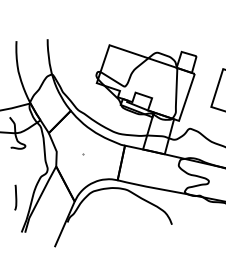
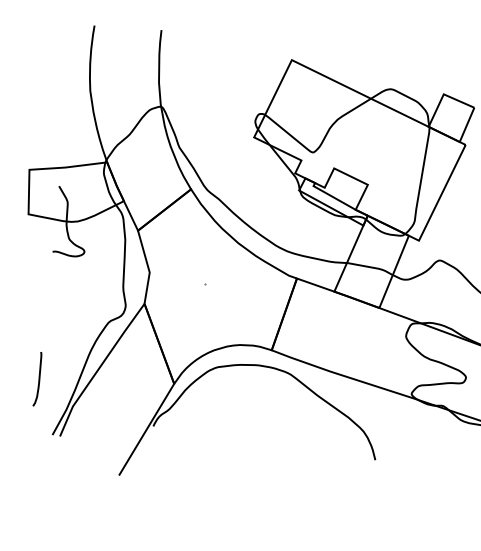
line: (15, 197) -> (37, 378), moved

